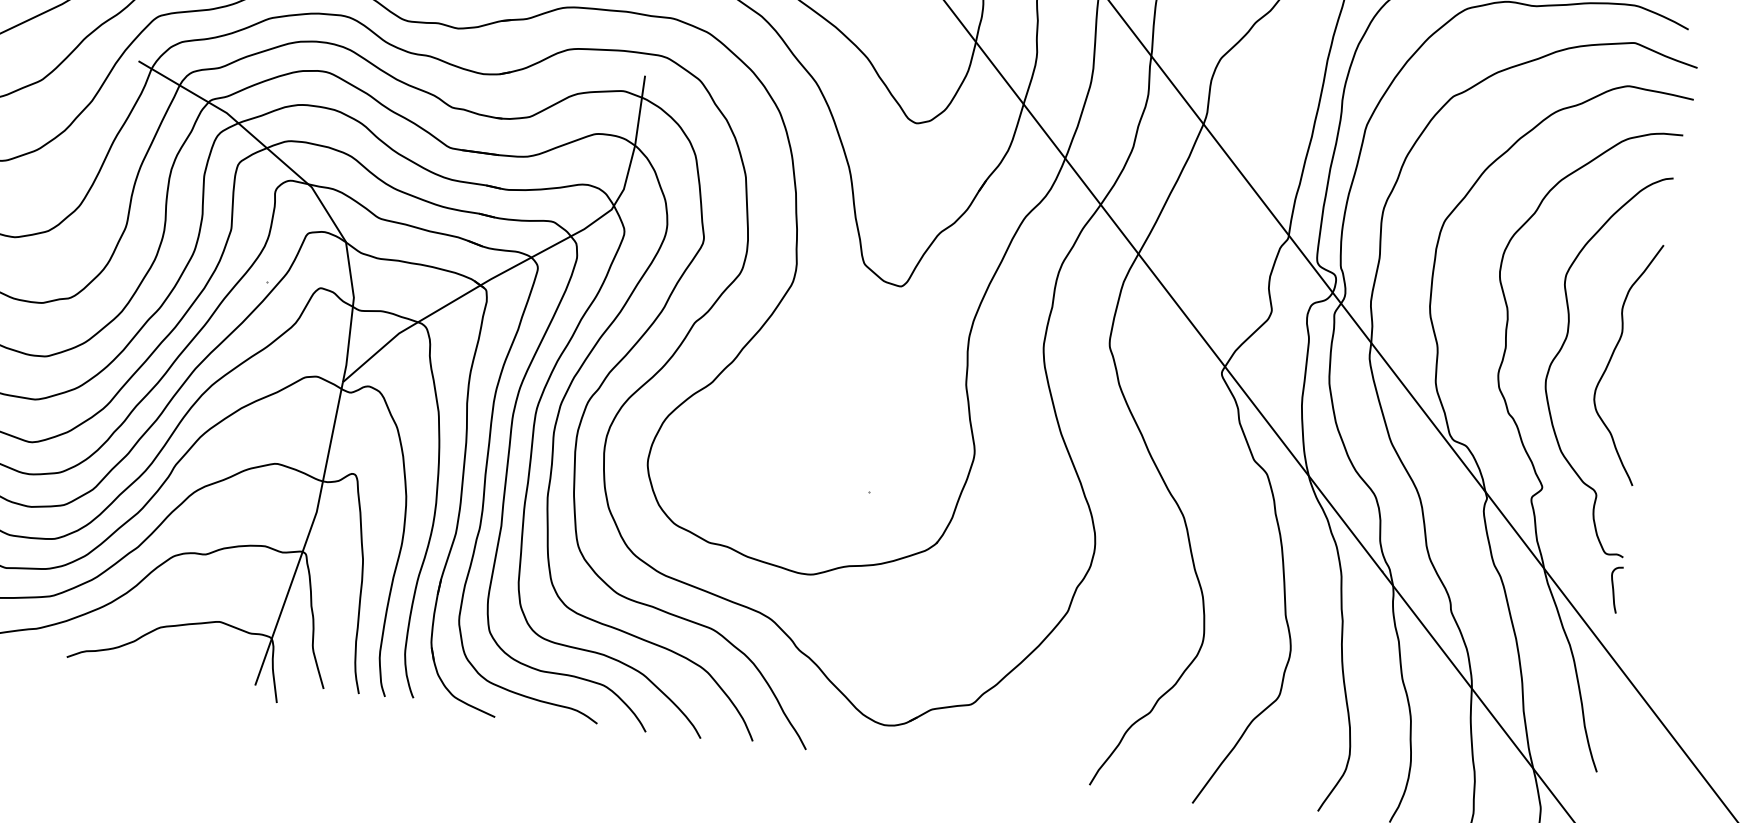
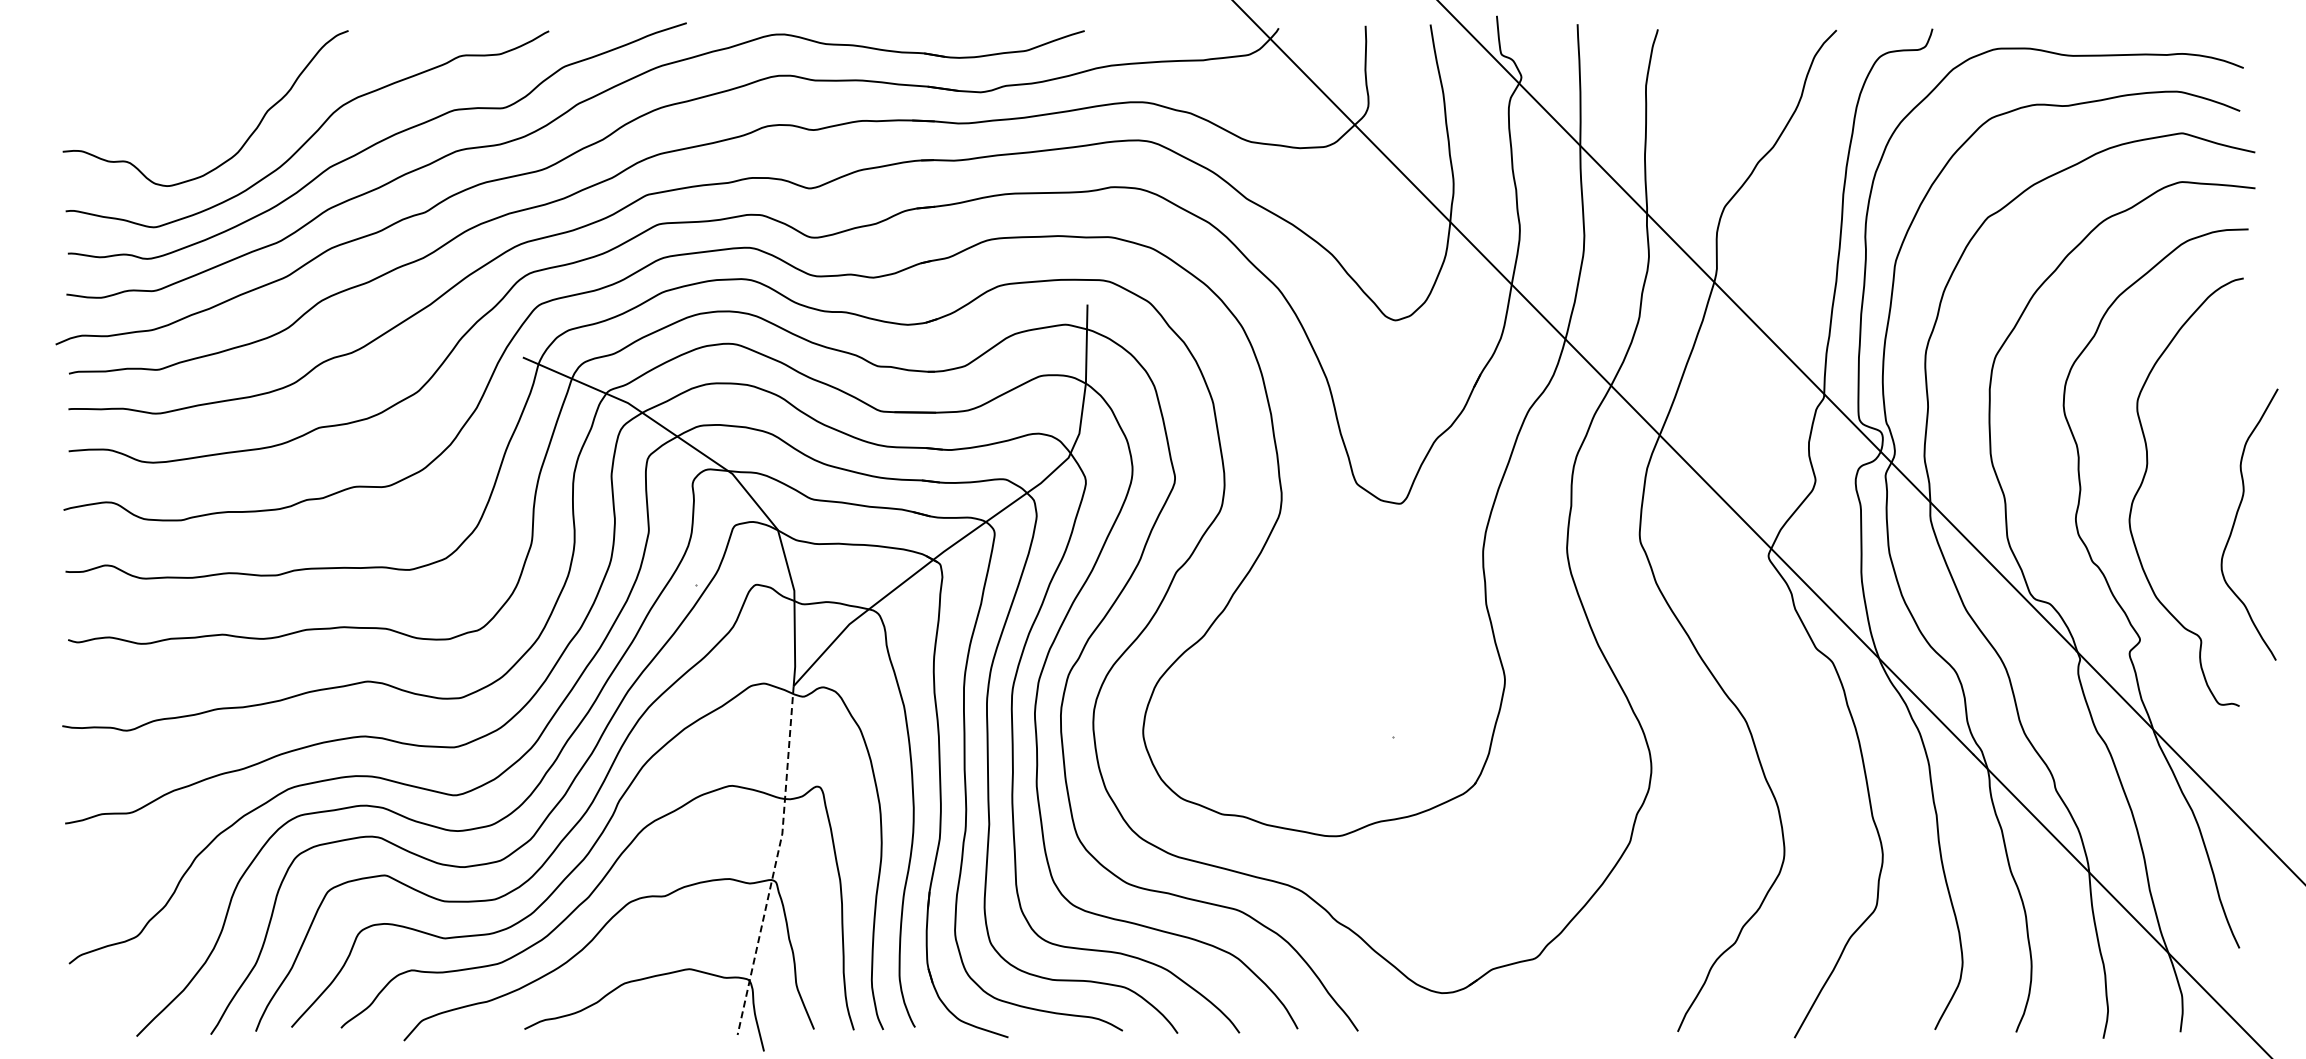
curve: (1612, 356) -> (2236, 519), moved
line: (308, 535) -> (776, 861), solid -> dashed
curve: (1613, 589) -> (2233, 742), removed

